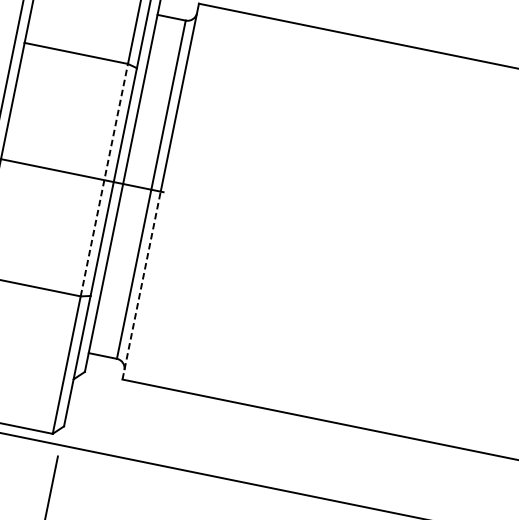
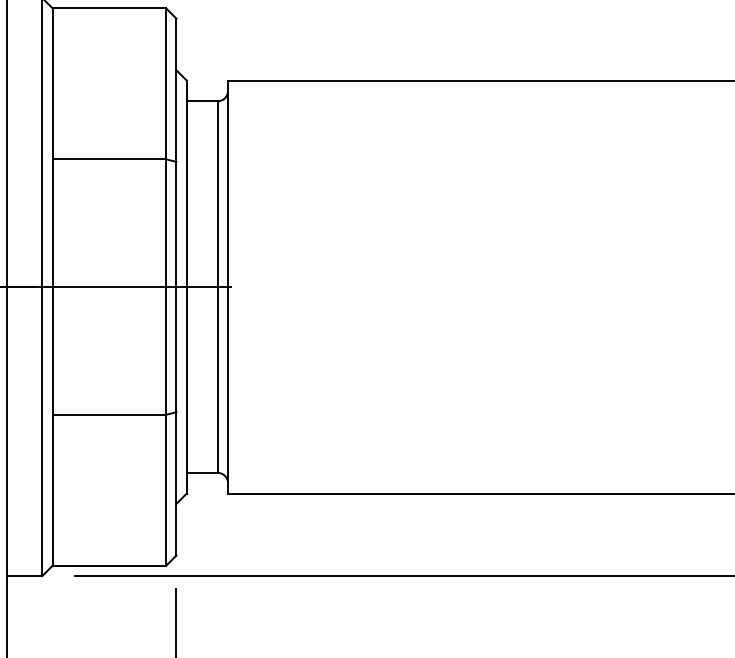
line: (104, 180) -> (166, 287), dashed -> solid
line: (142, 284) -> (228, 389), dashed -> solid

